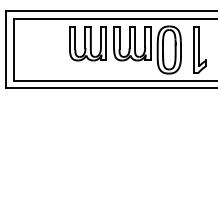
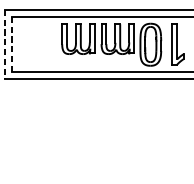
line: (5, 49) -> (4, 44), solid -> dashed
line: (13, 49) -> (11, 44), solid -> dashed

